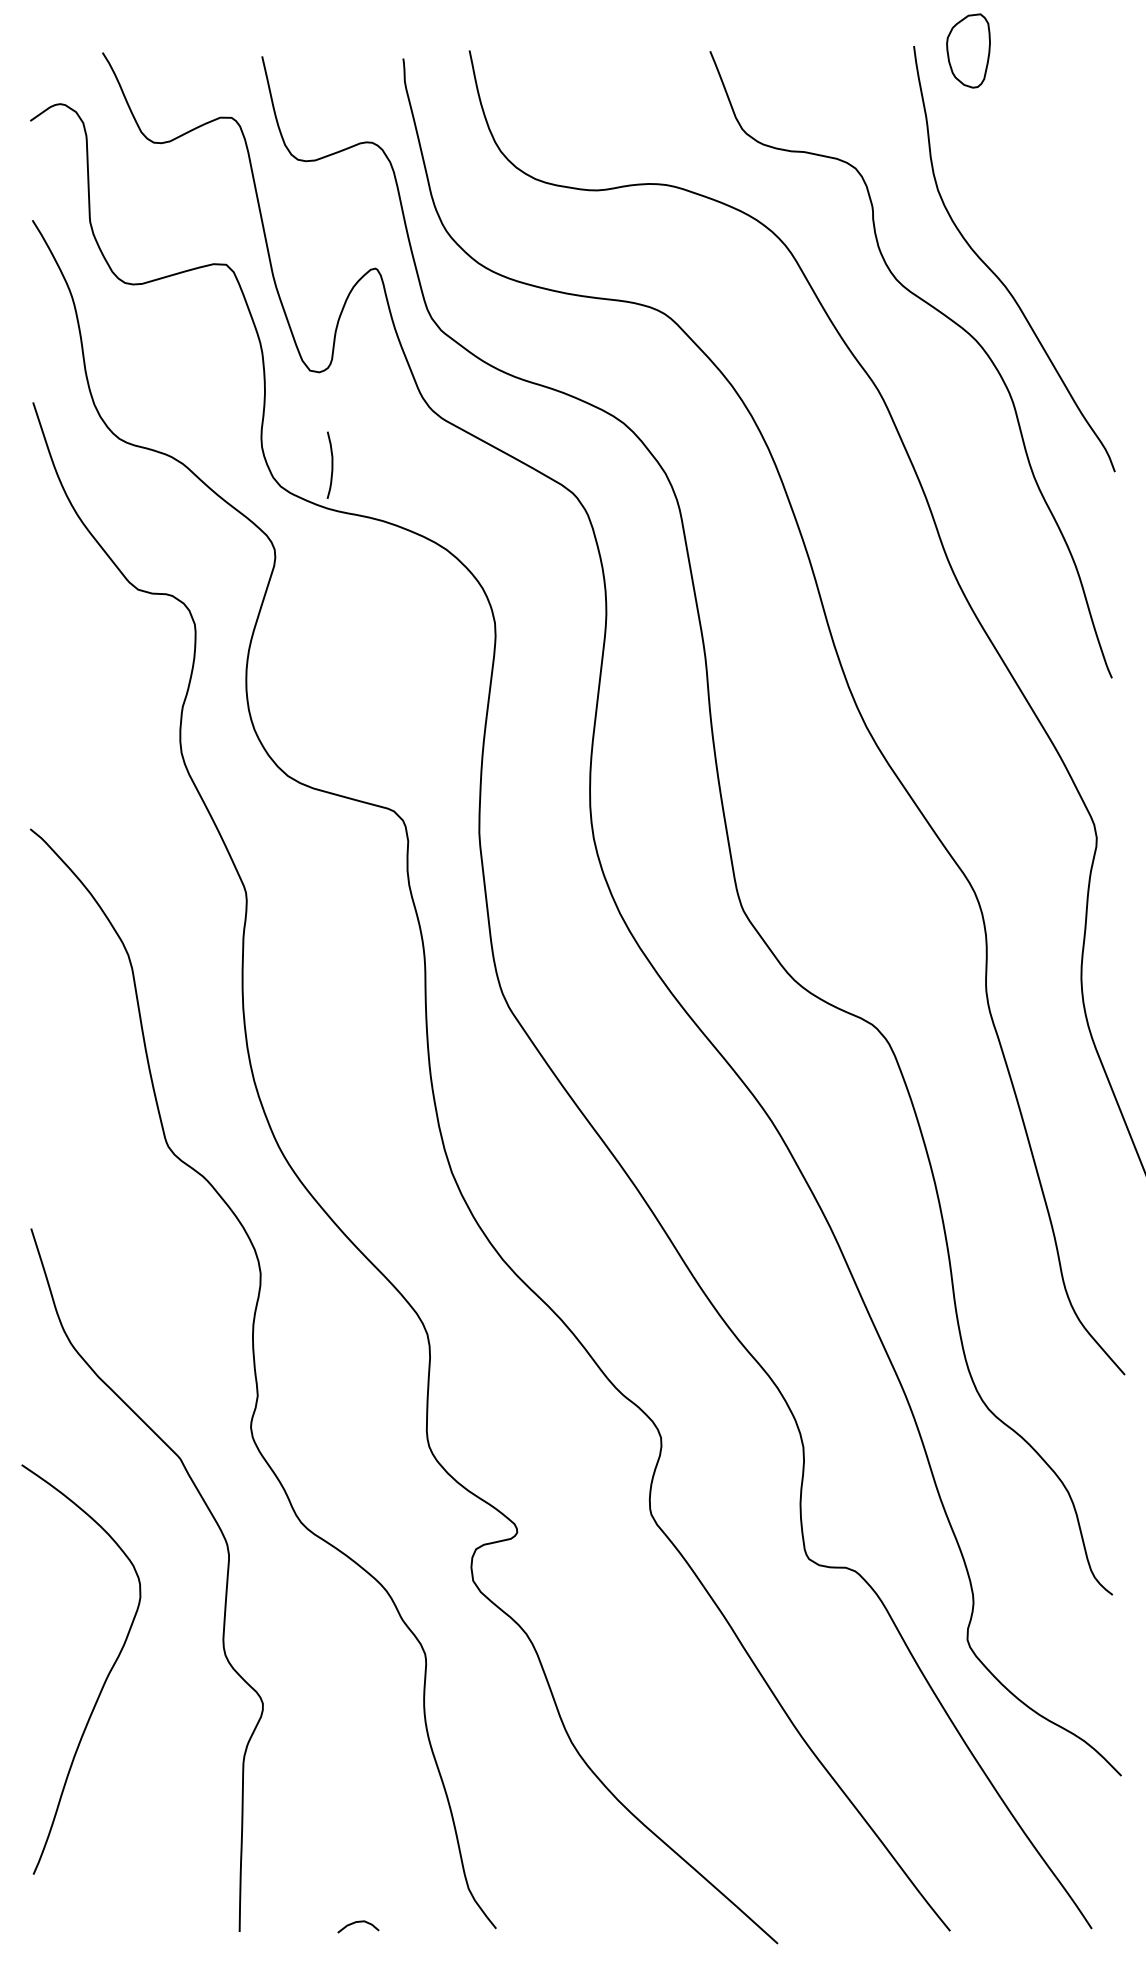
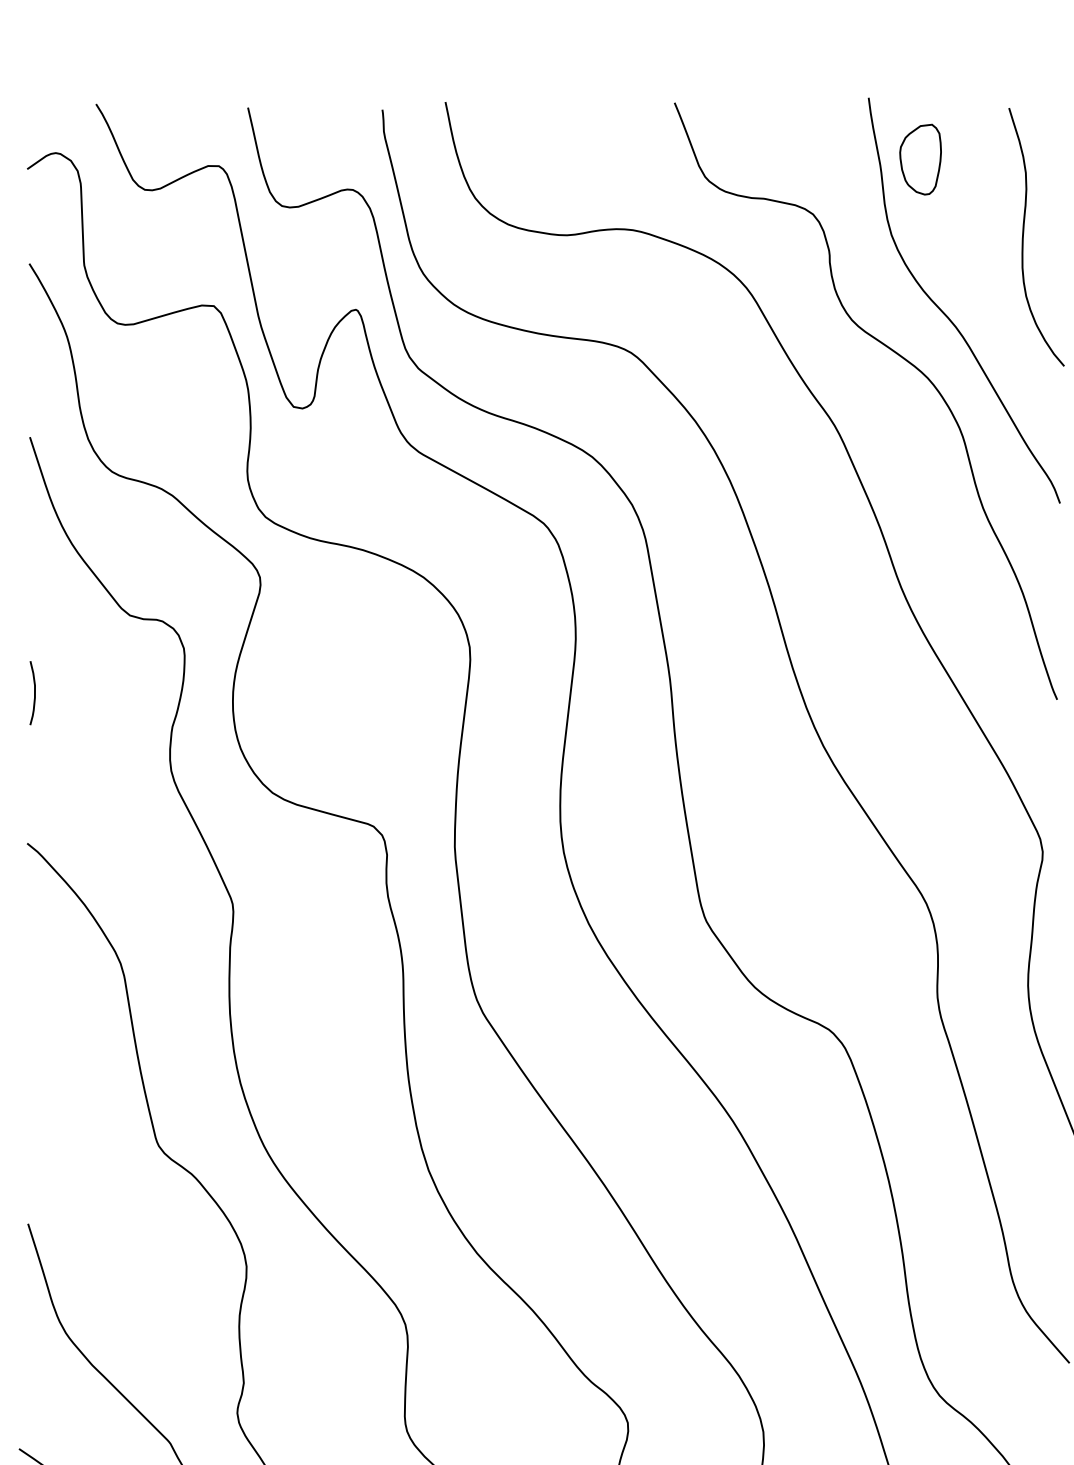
part: (968, 50) -> (920, 159), moved
curve: (1077, 188) -> (1024, 233), added
curve: (331, 464) -> (34, 692), moved

